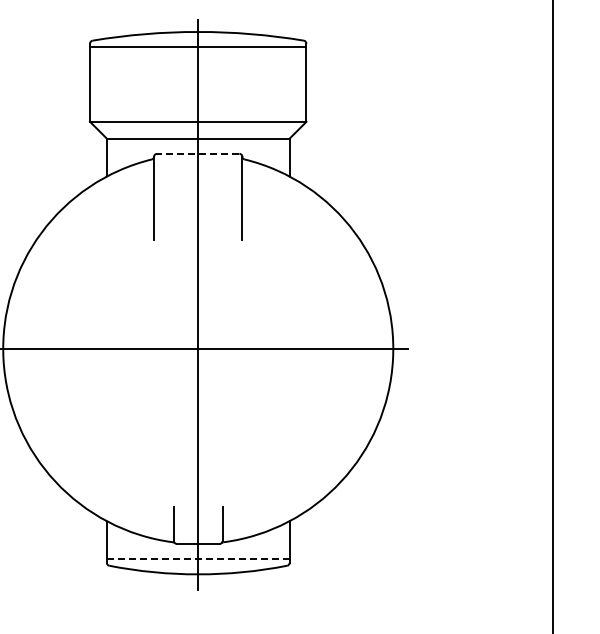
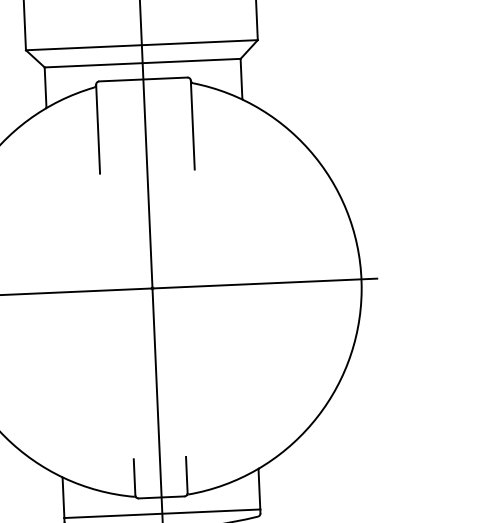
line: (197, 153) -> (142, 79), dashed -> solid
line: (198, 559) -> (162, 514), dashed -> solid

